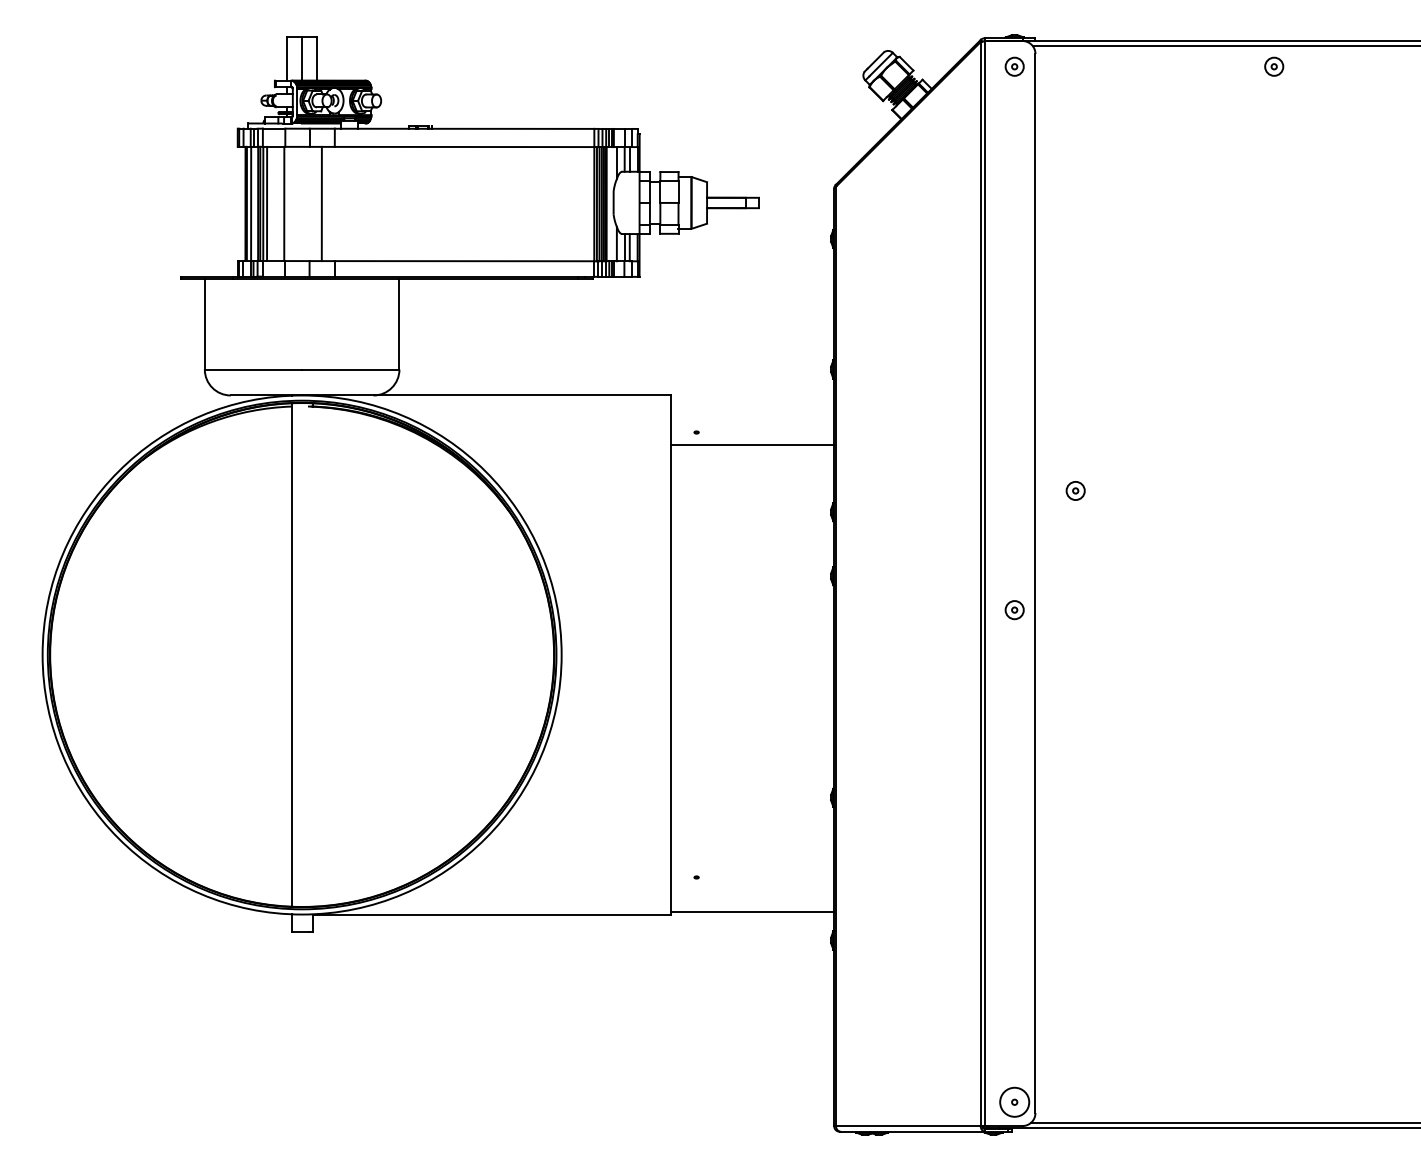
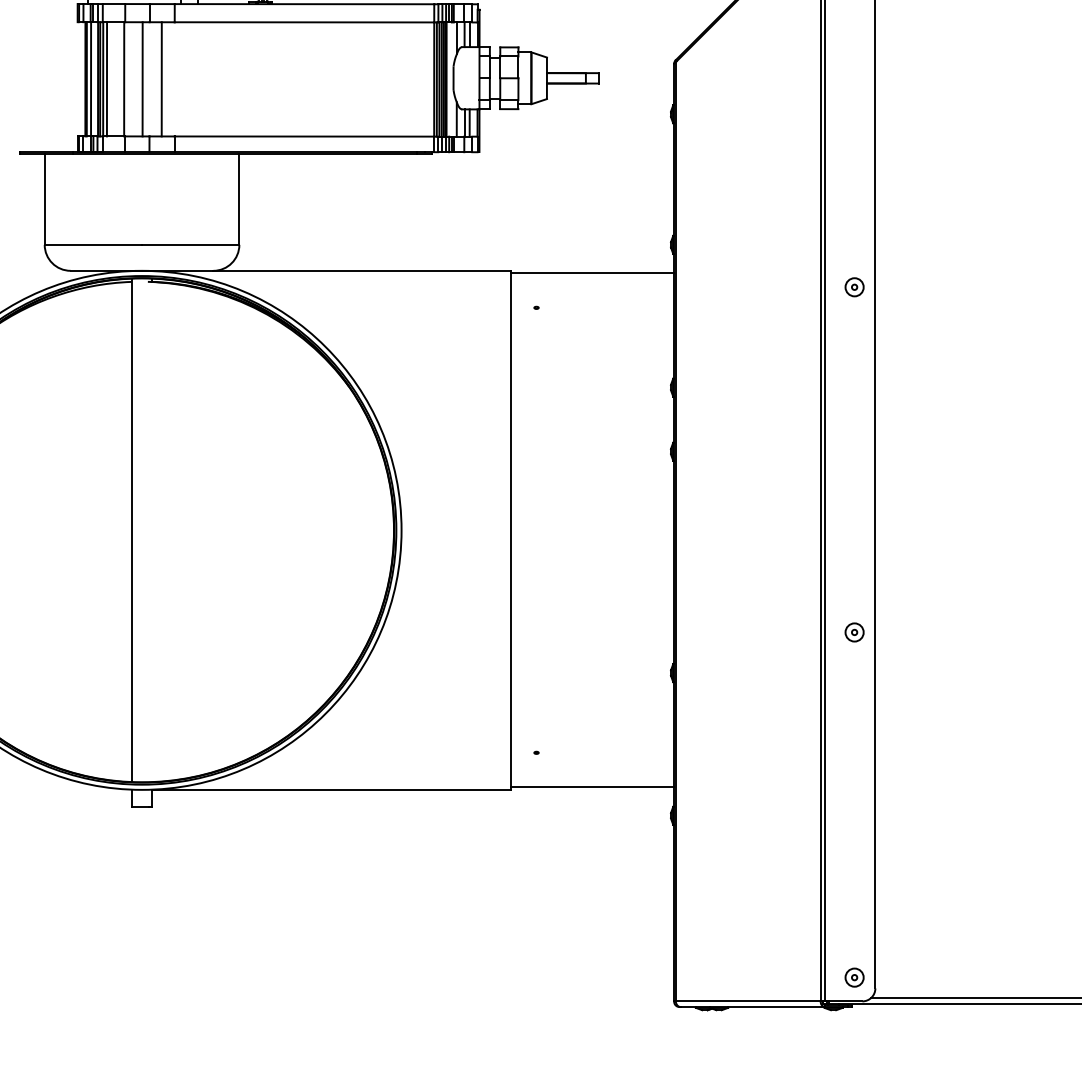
line: (302, 203) -> (142, 78), added
line: (752, 445) -> (592, 273), moved
part: (1075, 490) -> (854, 286), moved
part: (1014, 610) -> (854, 632), moved
circle: (1014, 1102) -> (854, 977), size x0.62

